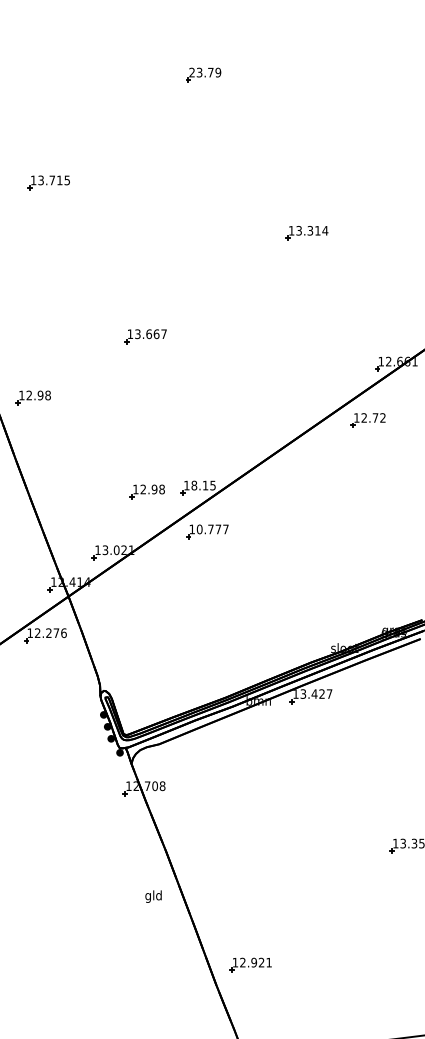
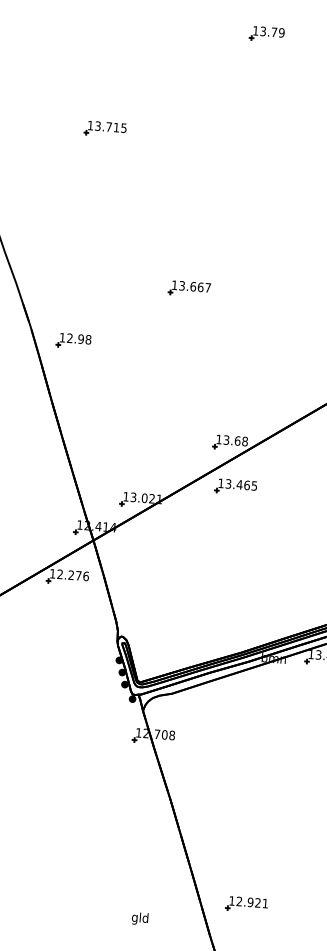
text: (191, 72) -> (255, 30), 23.79 -> 13.79
text: (203, 485) -> (235, 440), 18.15 -> 13.68
part: (146, 491) -> (178, 442), removed
text: (212, 529) -> (241, 485), 10.777 -> 13.465
text: (153, 896) -> (140, 918), moved
part: (250, 964) -> (246, 903), moved

